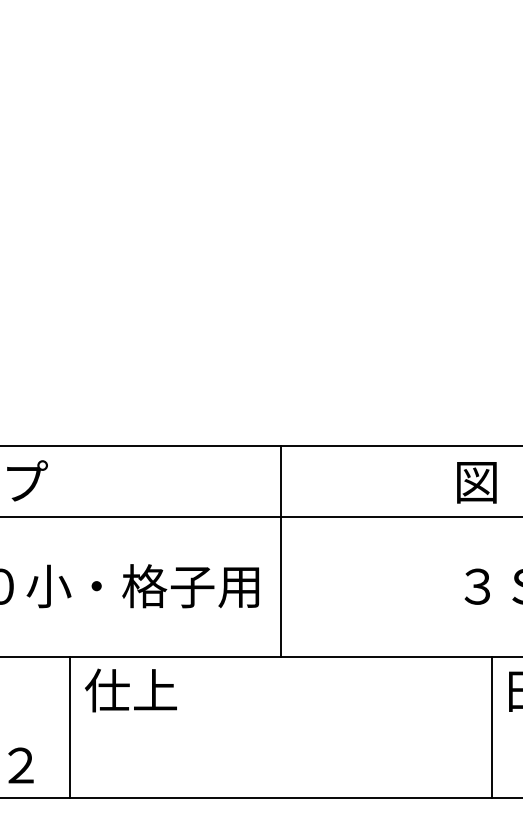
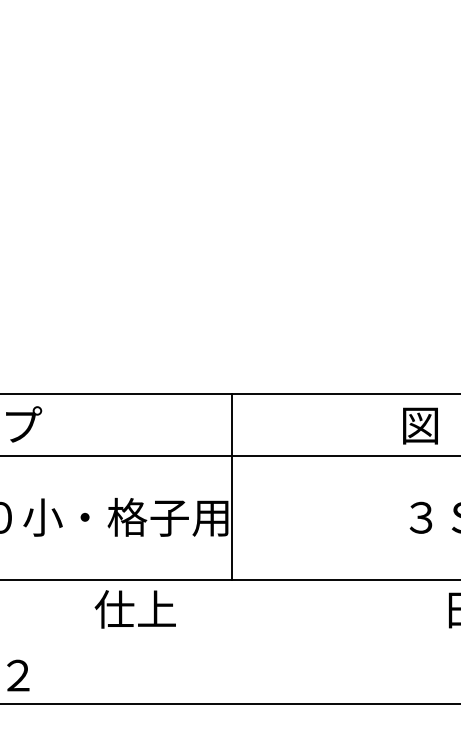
line: (280, 551) -> (232, 486), moved
text: (130, 690) -> (134, 609), moved
line: (69, 726) -> (61, 641), removed
line: (491, 726) -> (433, 641), removed

